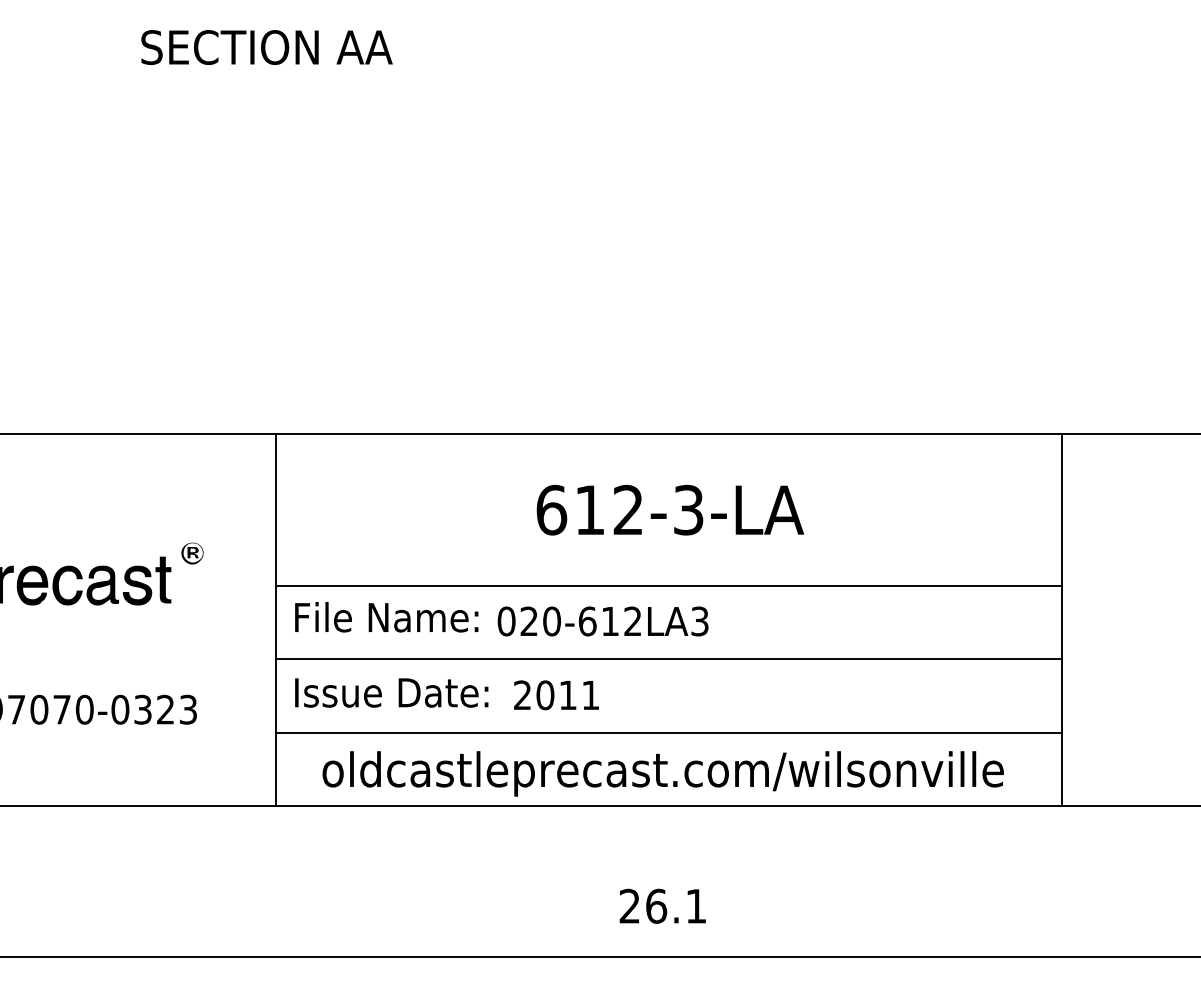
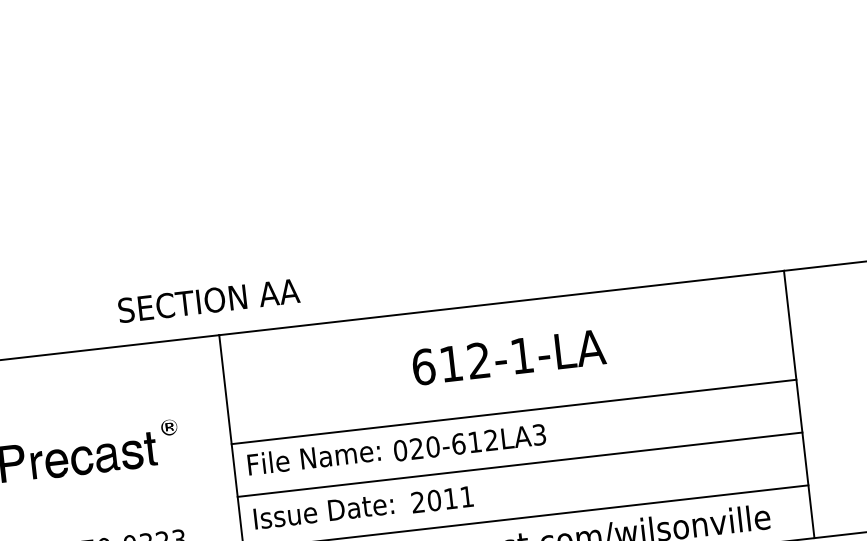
text: (266, 47) -> (208, 300), moved
text: (688, 509) -> (522, 355), 612-3-LA -> 612-1-LA

